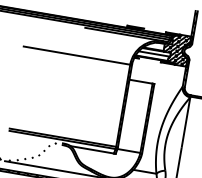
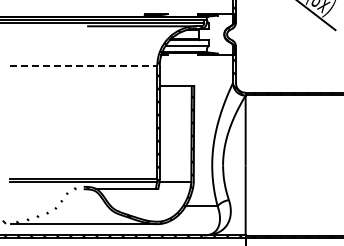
hatch: (176, 49) -> (216, 34), removed
line: (76, 55) -> (83, 65), solid -> dashed

